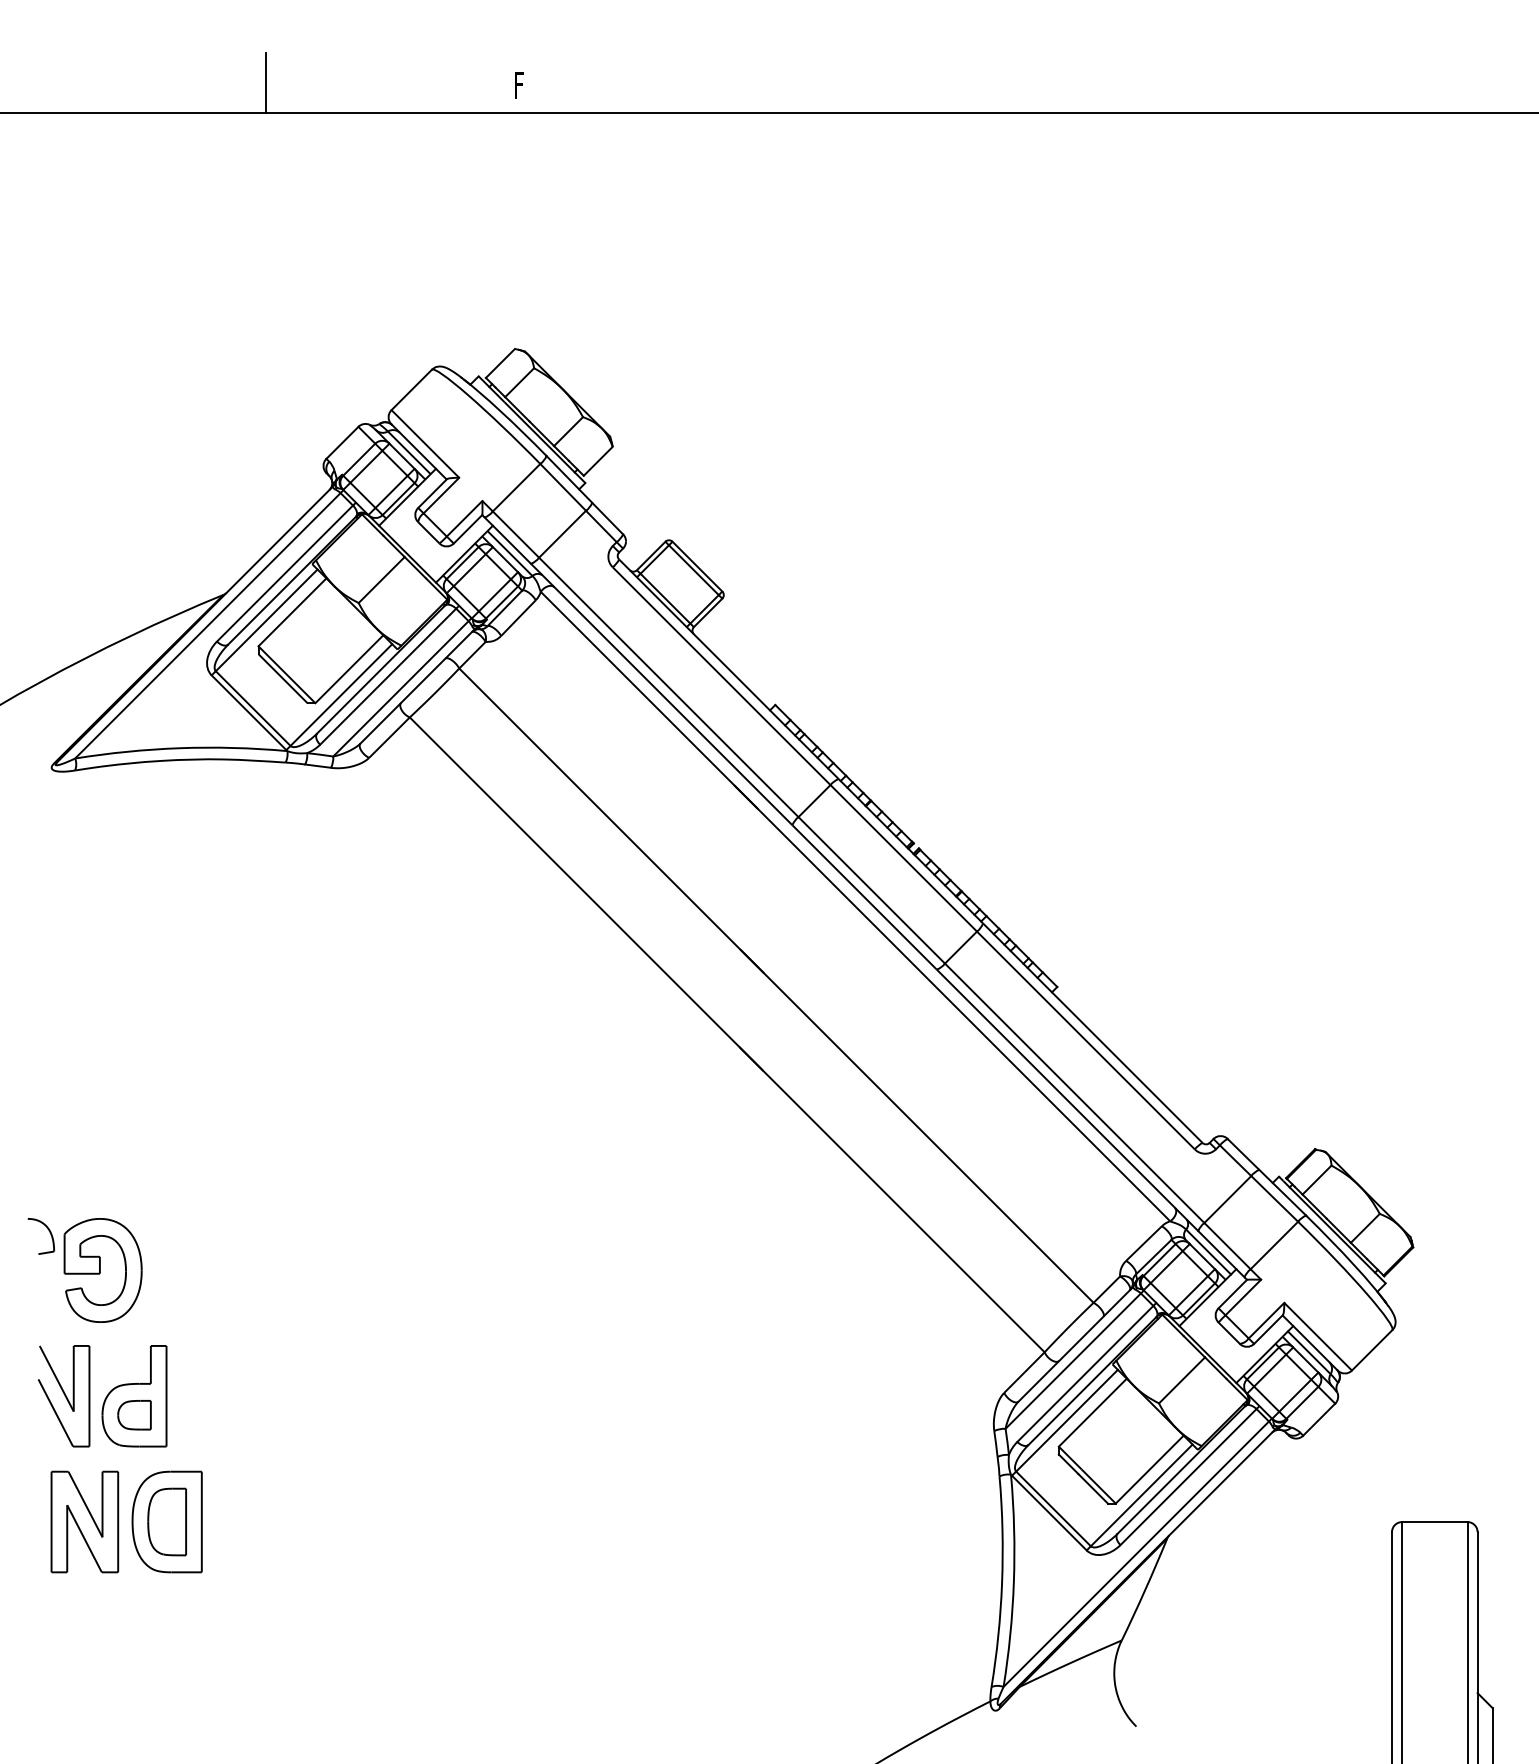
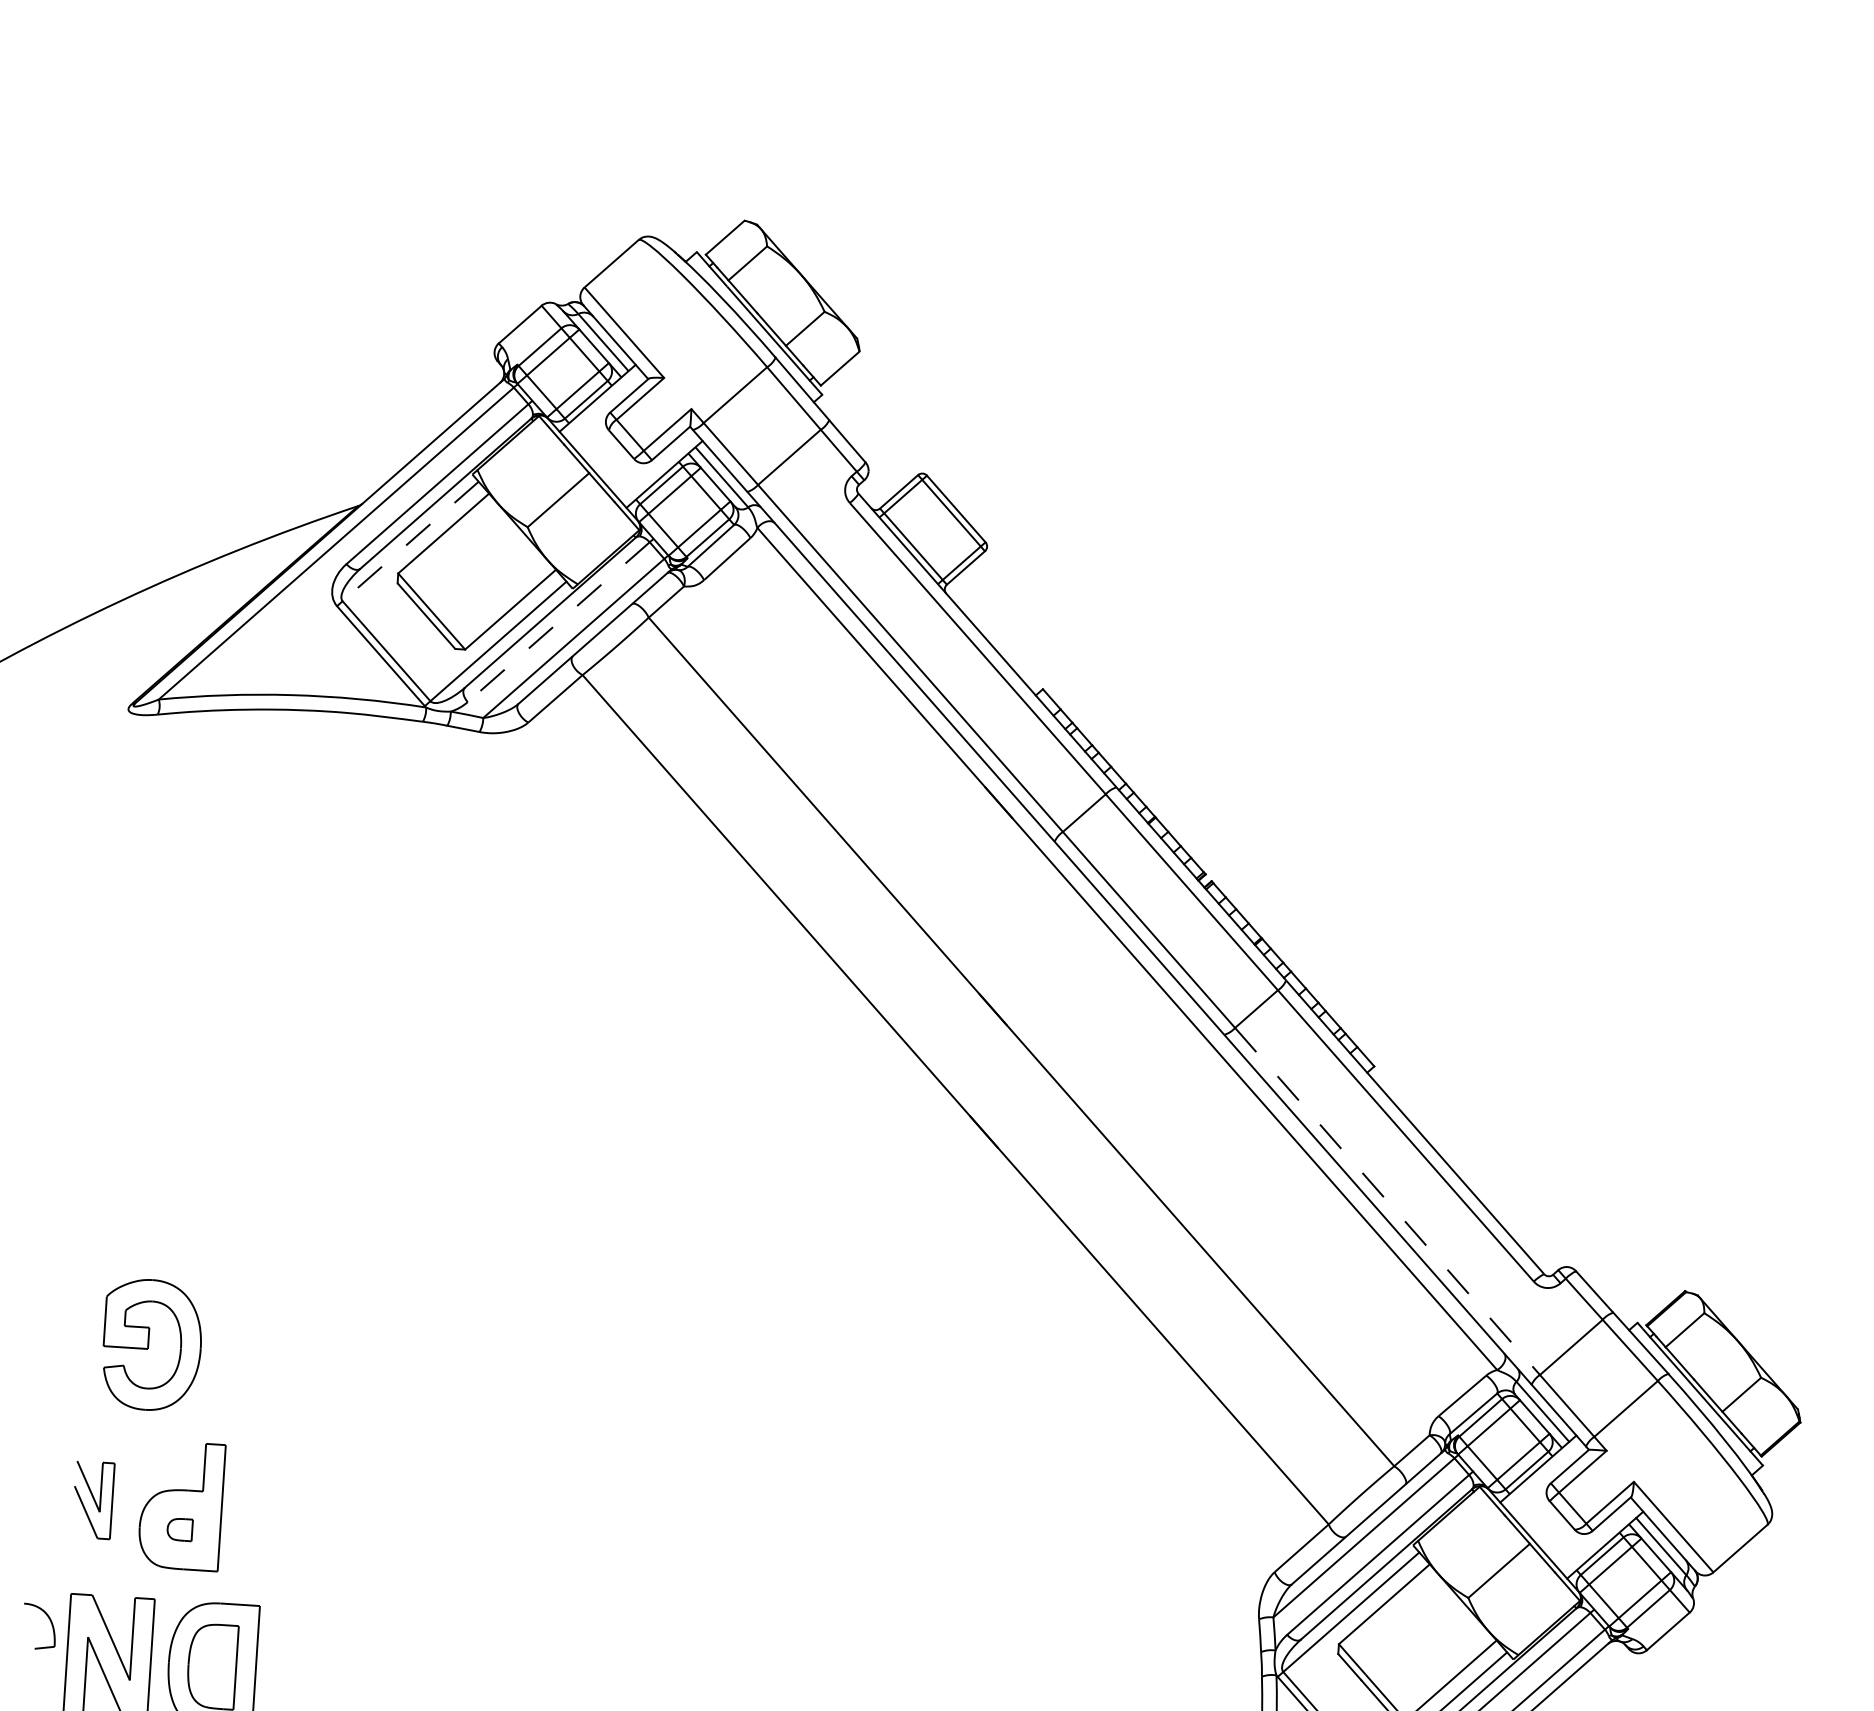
line: (266, 620) -> (410, 541), solid -> dashed
line: (387, 677) -> (557, 623), solid -> dashed
line: (1075, 1093) -> (1388, 1201), solid -> dashed
part: (49, 1232) -> (50, 1622), moved
part: (64, 1396) -> (93, 1500), size x0.6
part: (134, 1415) -> (179, 1529), size x0.6

